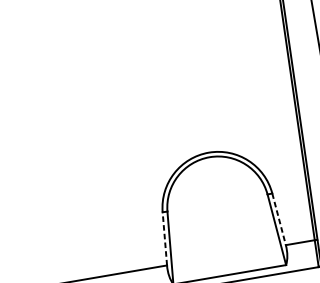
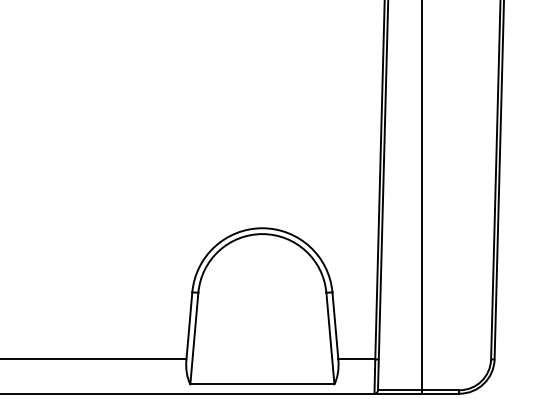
line: (279, 218) -> (335, 325), dashed -> solid
line: (164, 238) -> (189, 325), dashed -> solid

